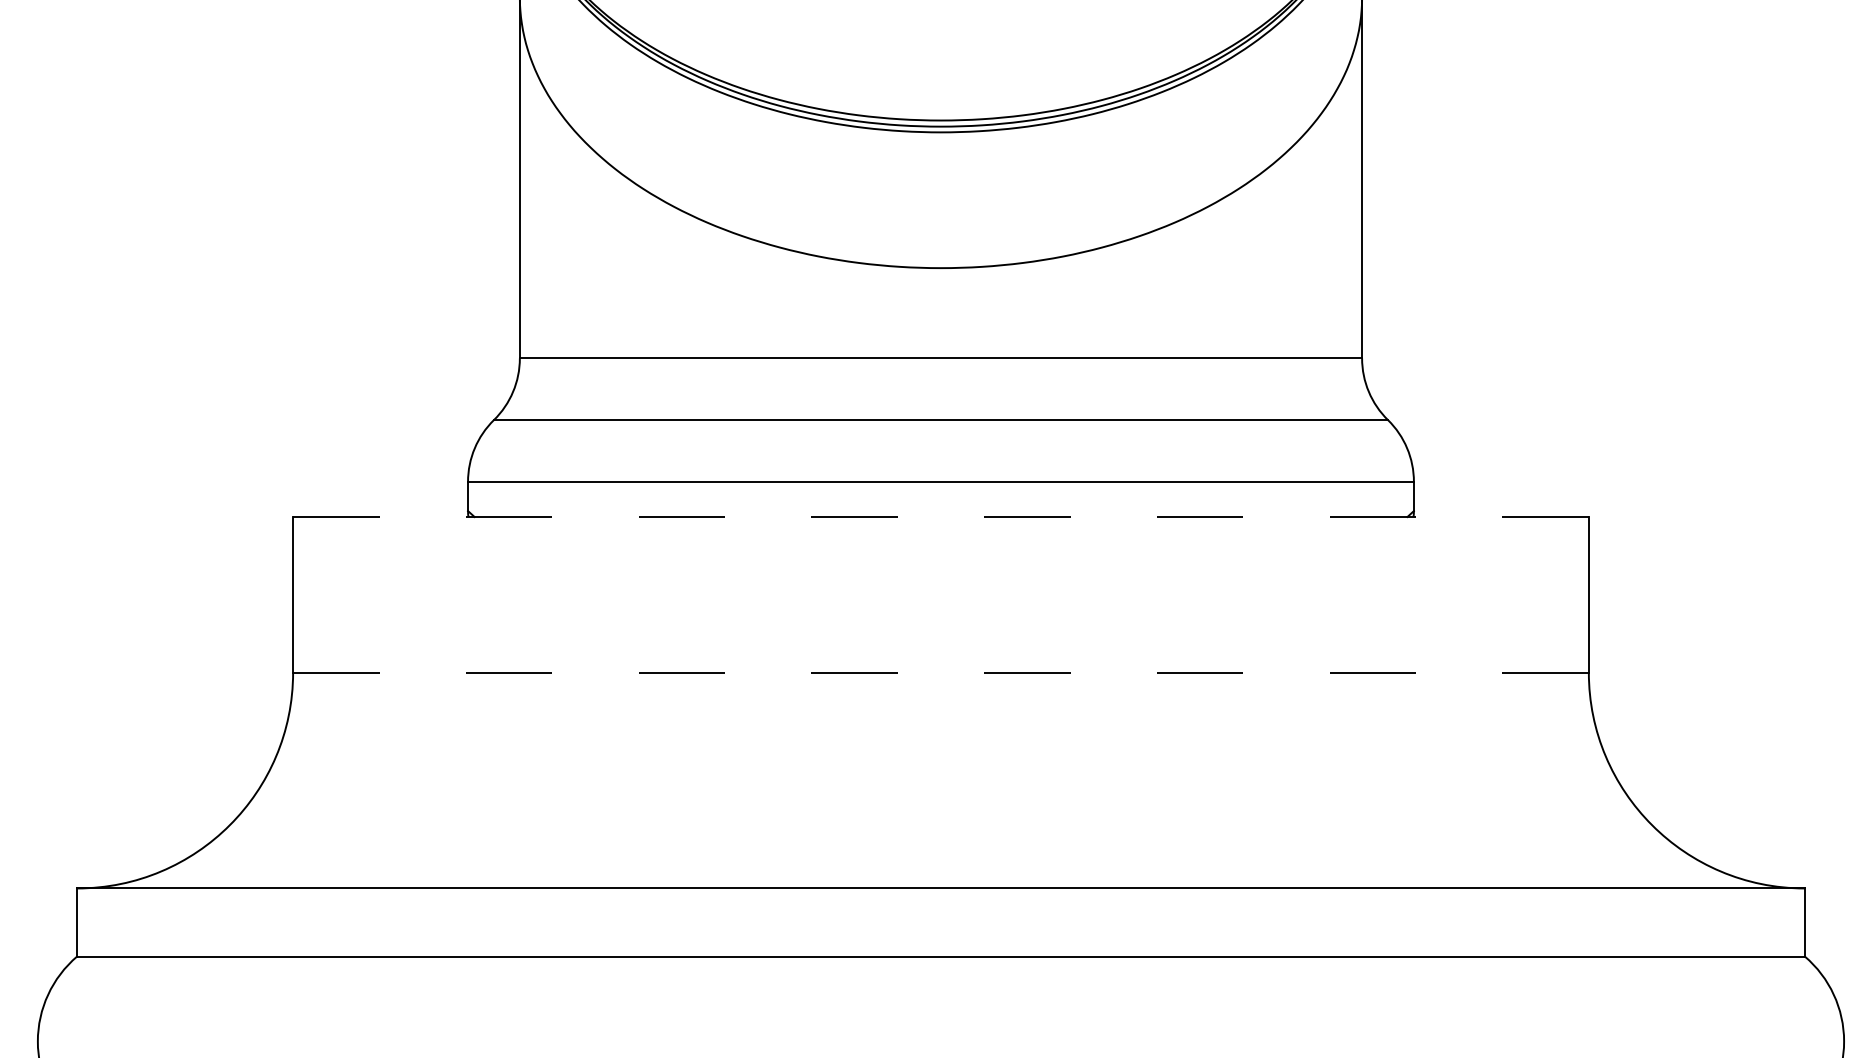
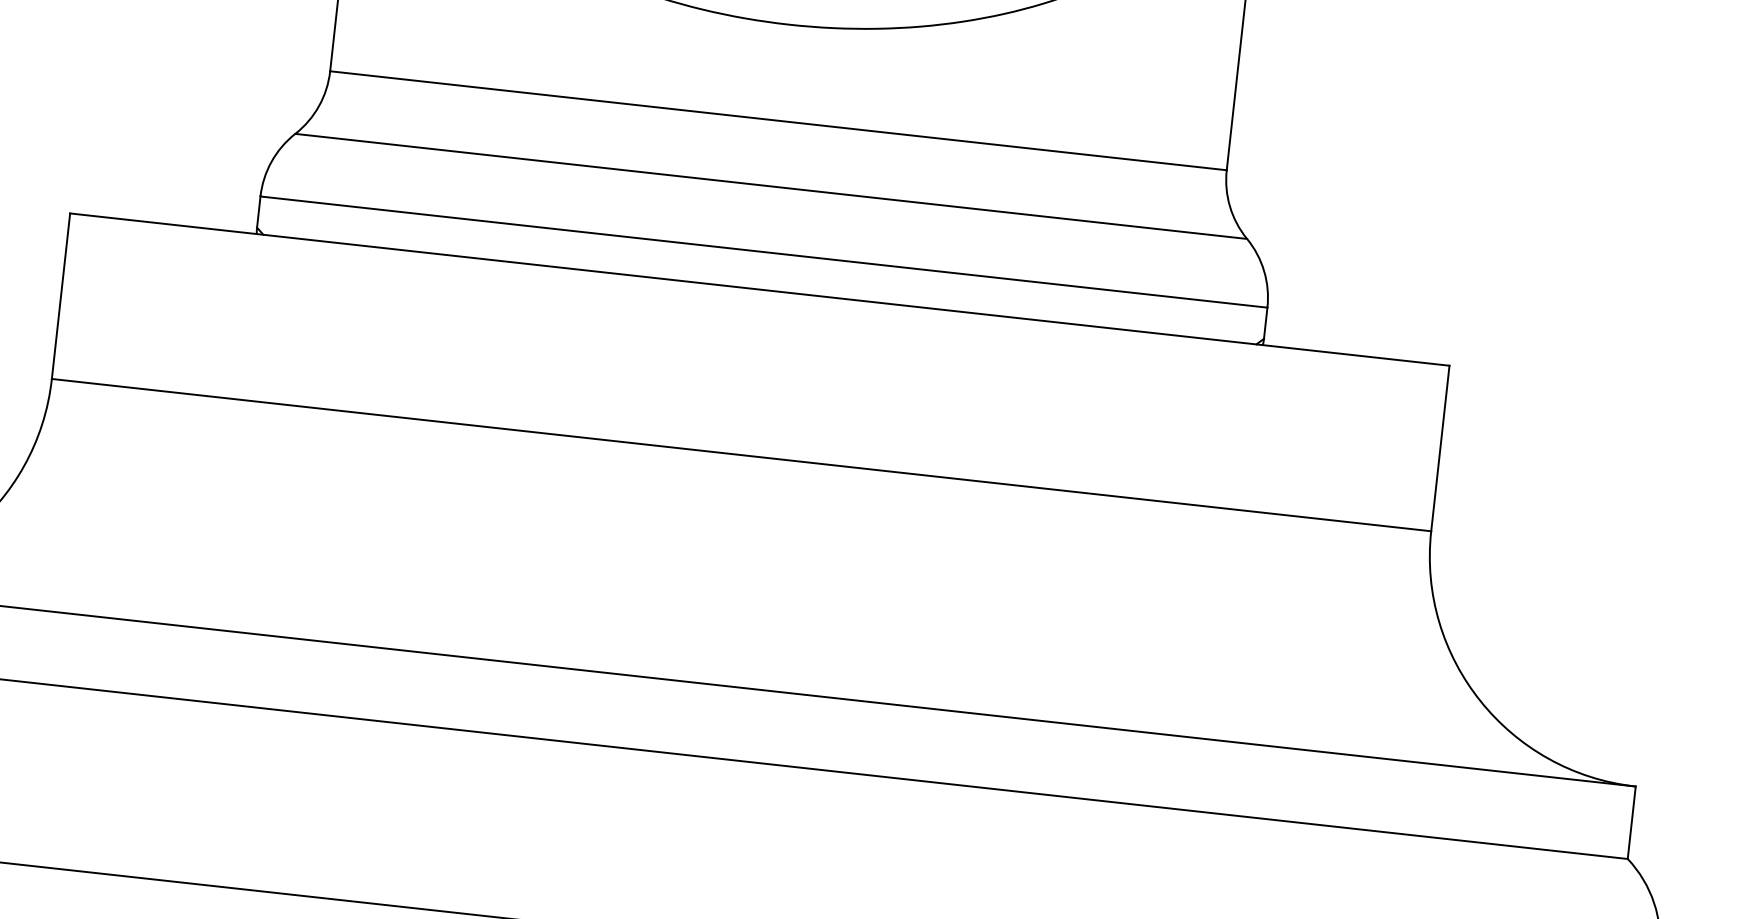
line: (940, 517) -> (759, 290), dashed -> solid
line: (940, 672) -> (741, 455), dashed -> solid

